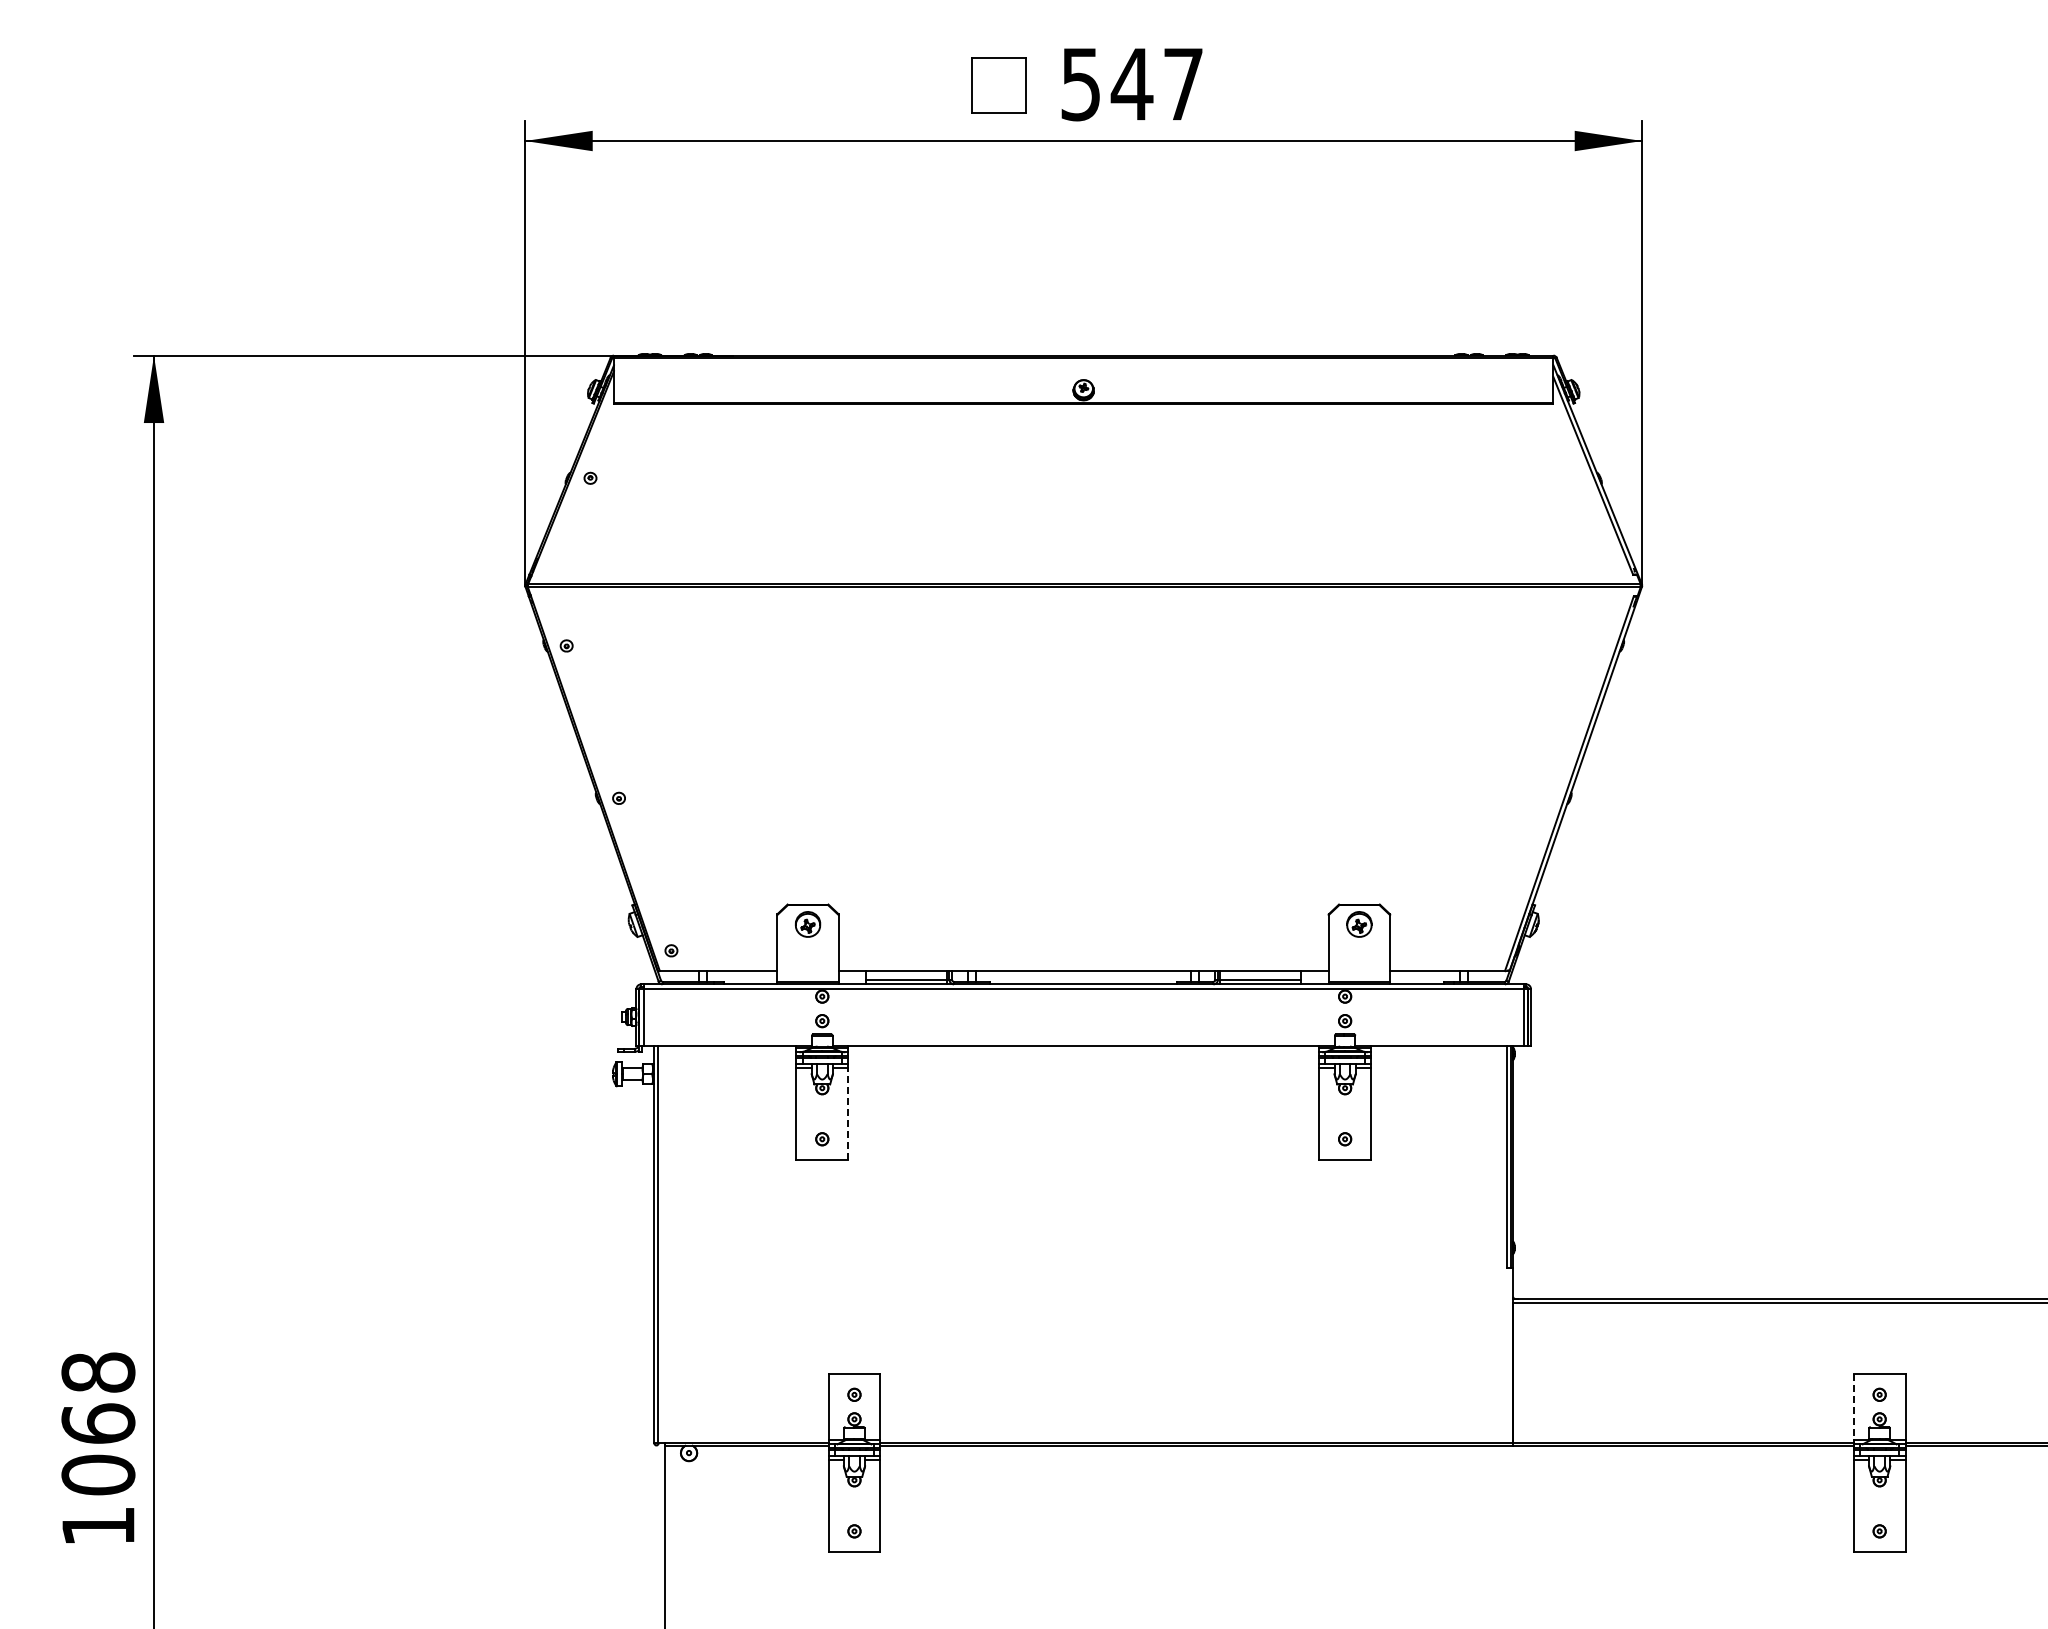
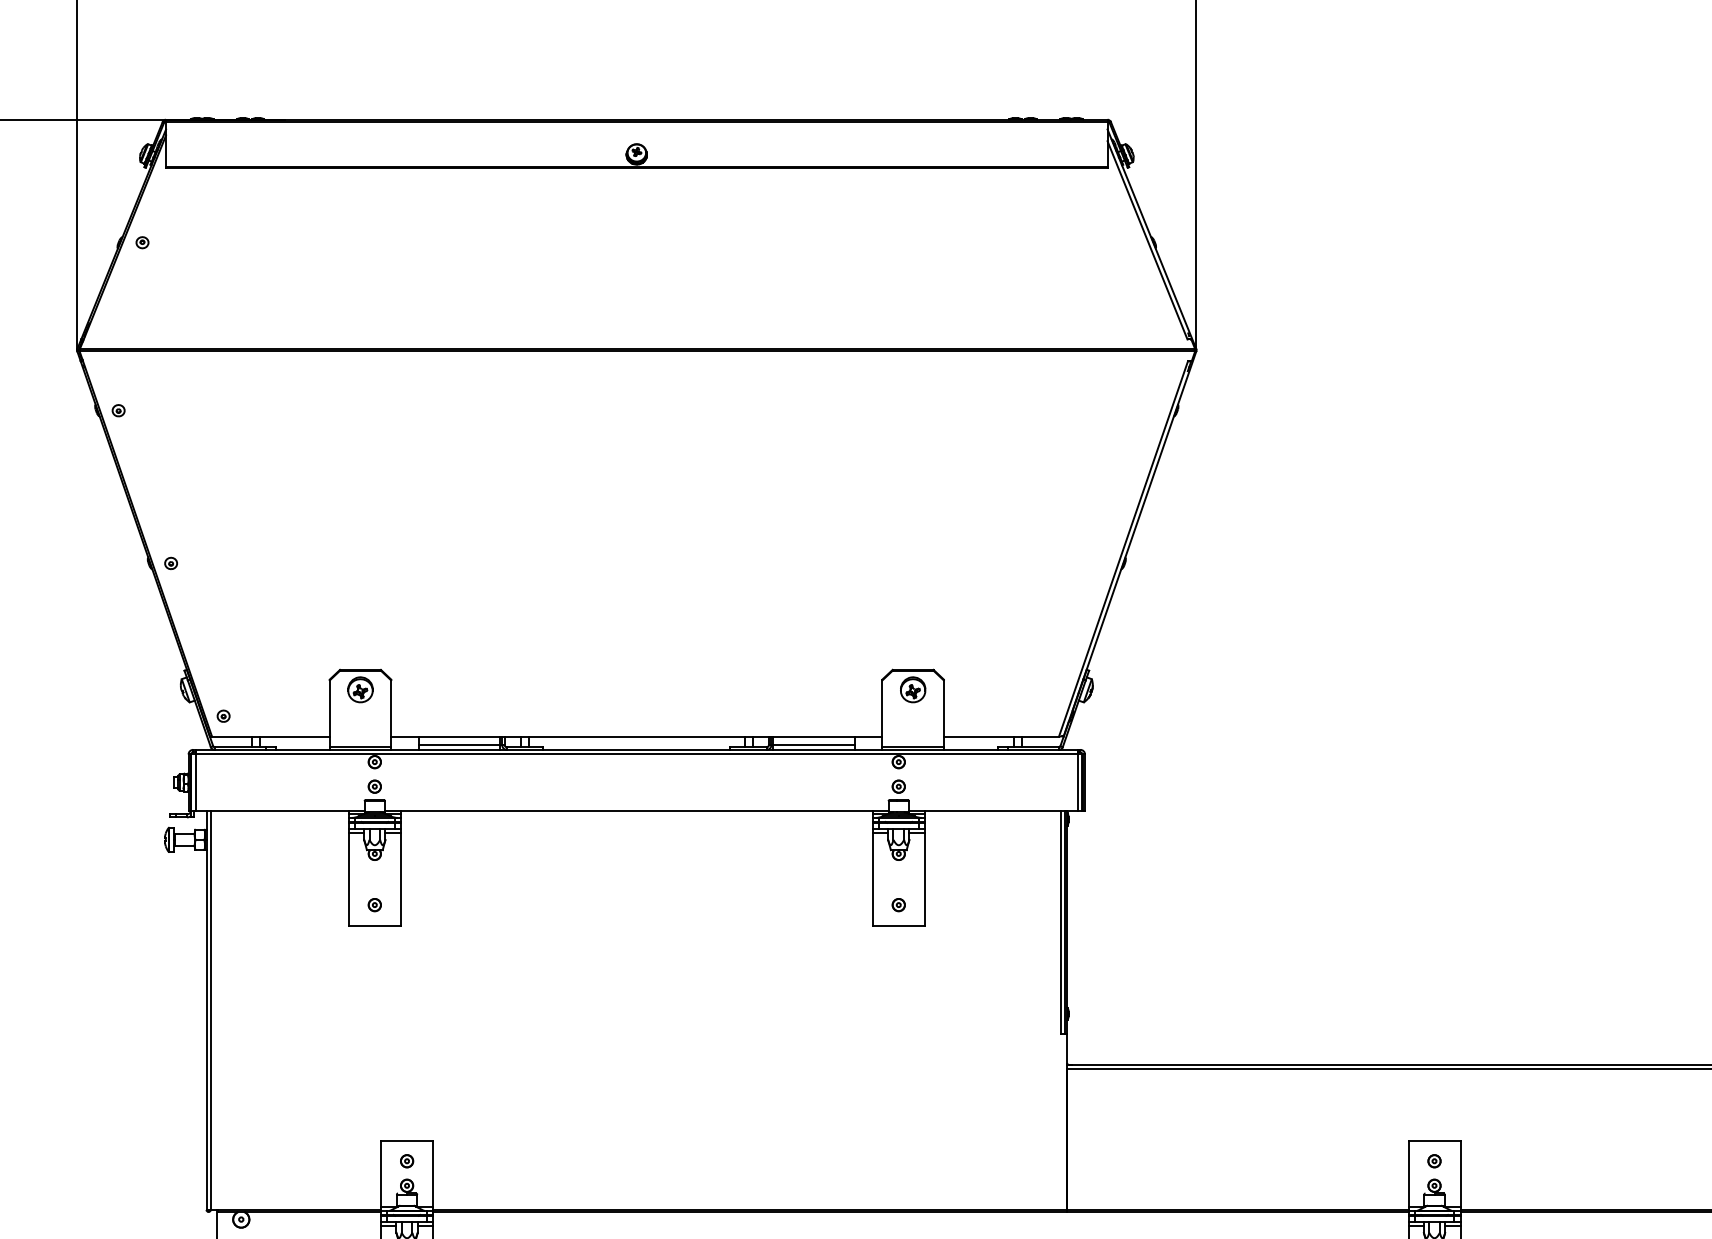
line: (848, 1113) -> (401, 879), dashed -> solid
line: (1853, 1407) -> (1408, 1173), dashed -> solid

